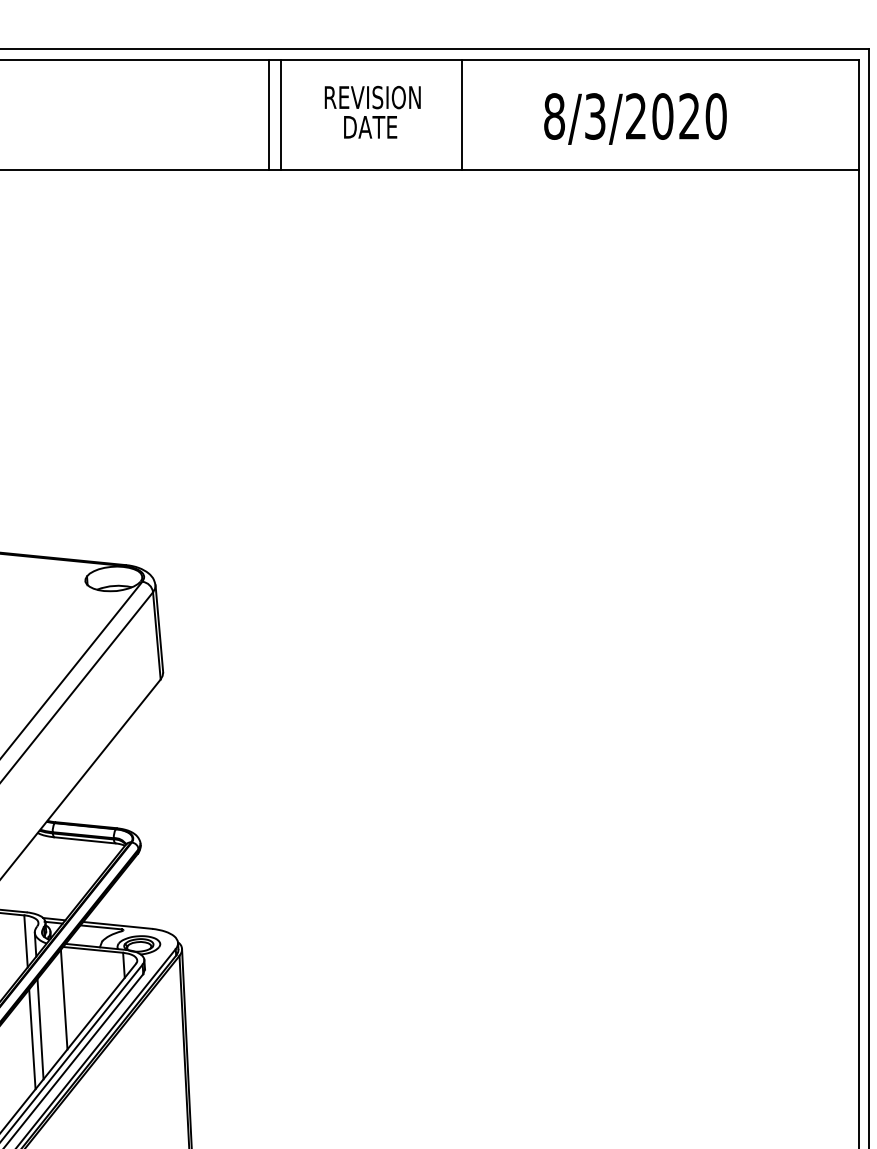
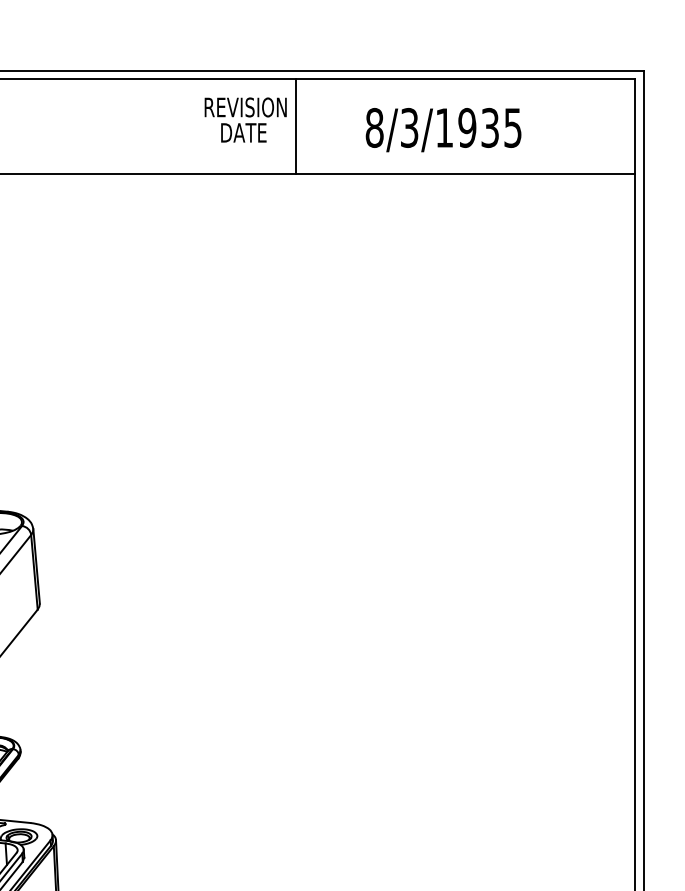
text: (372, 111) -> (245, 119), moved
line: (269, 114) -> (130, 126), removed
line: (281, 114) -> (141, 126), removed
text: (676, 116) -> (479, 127), 8/3/2020 -> 8/3/1935

